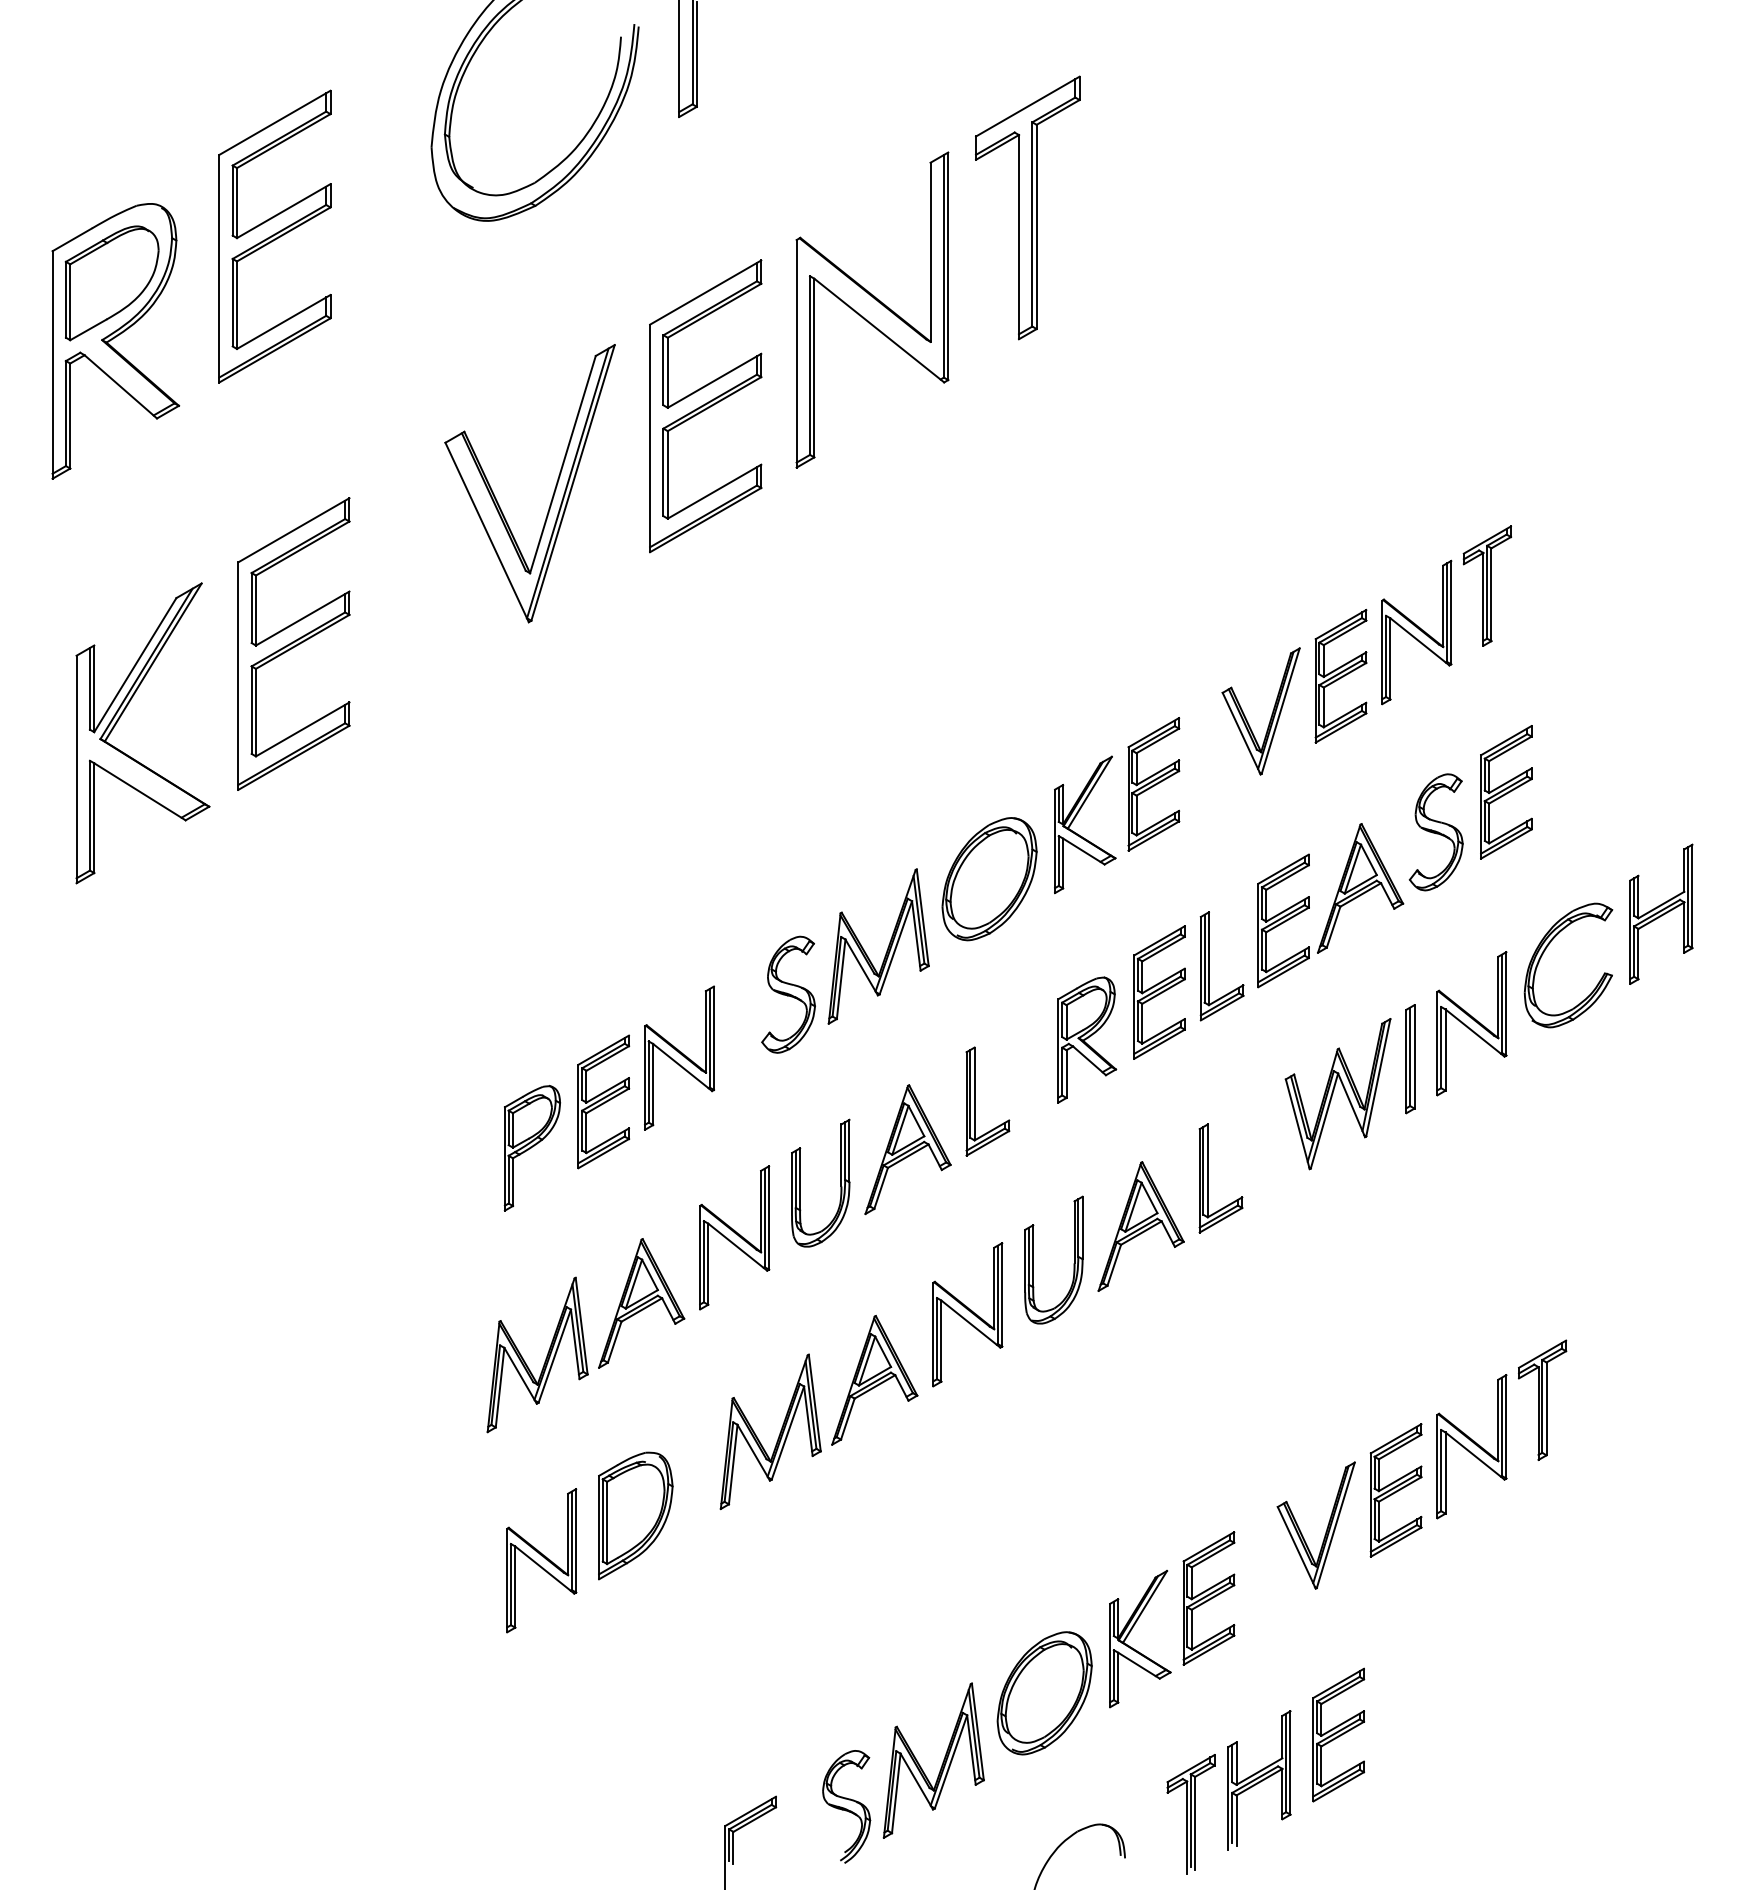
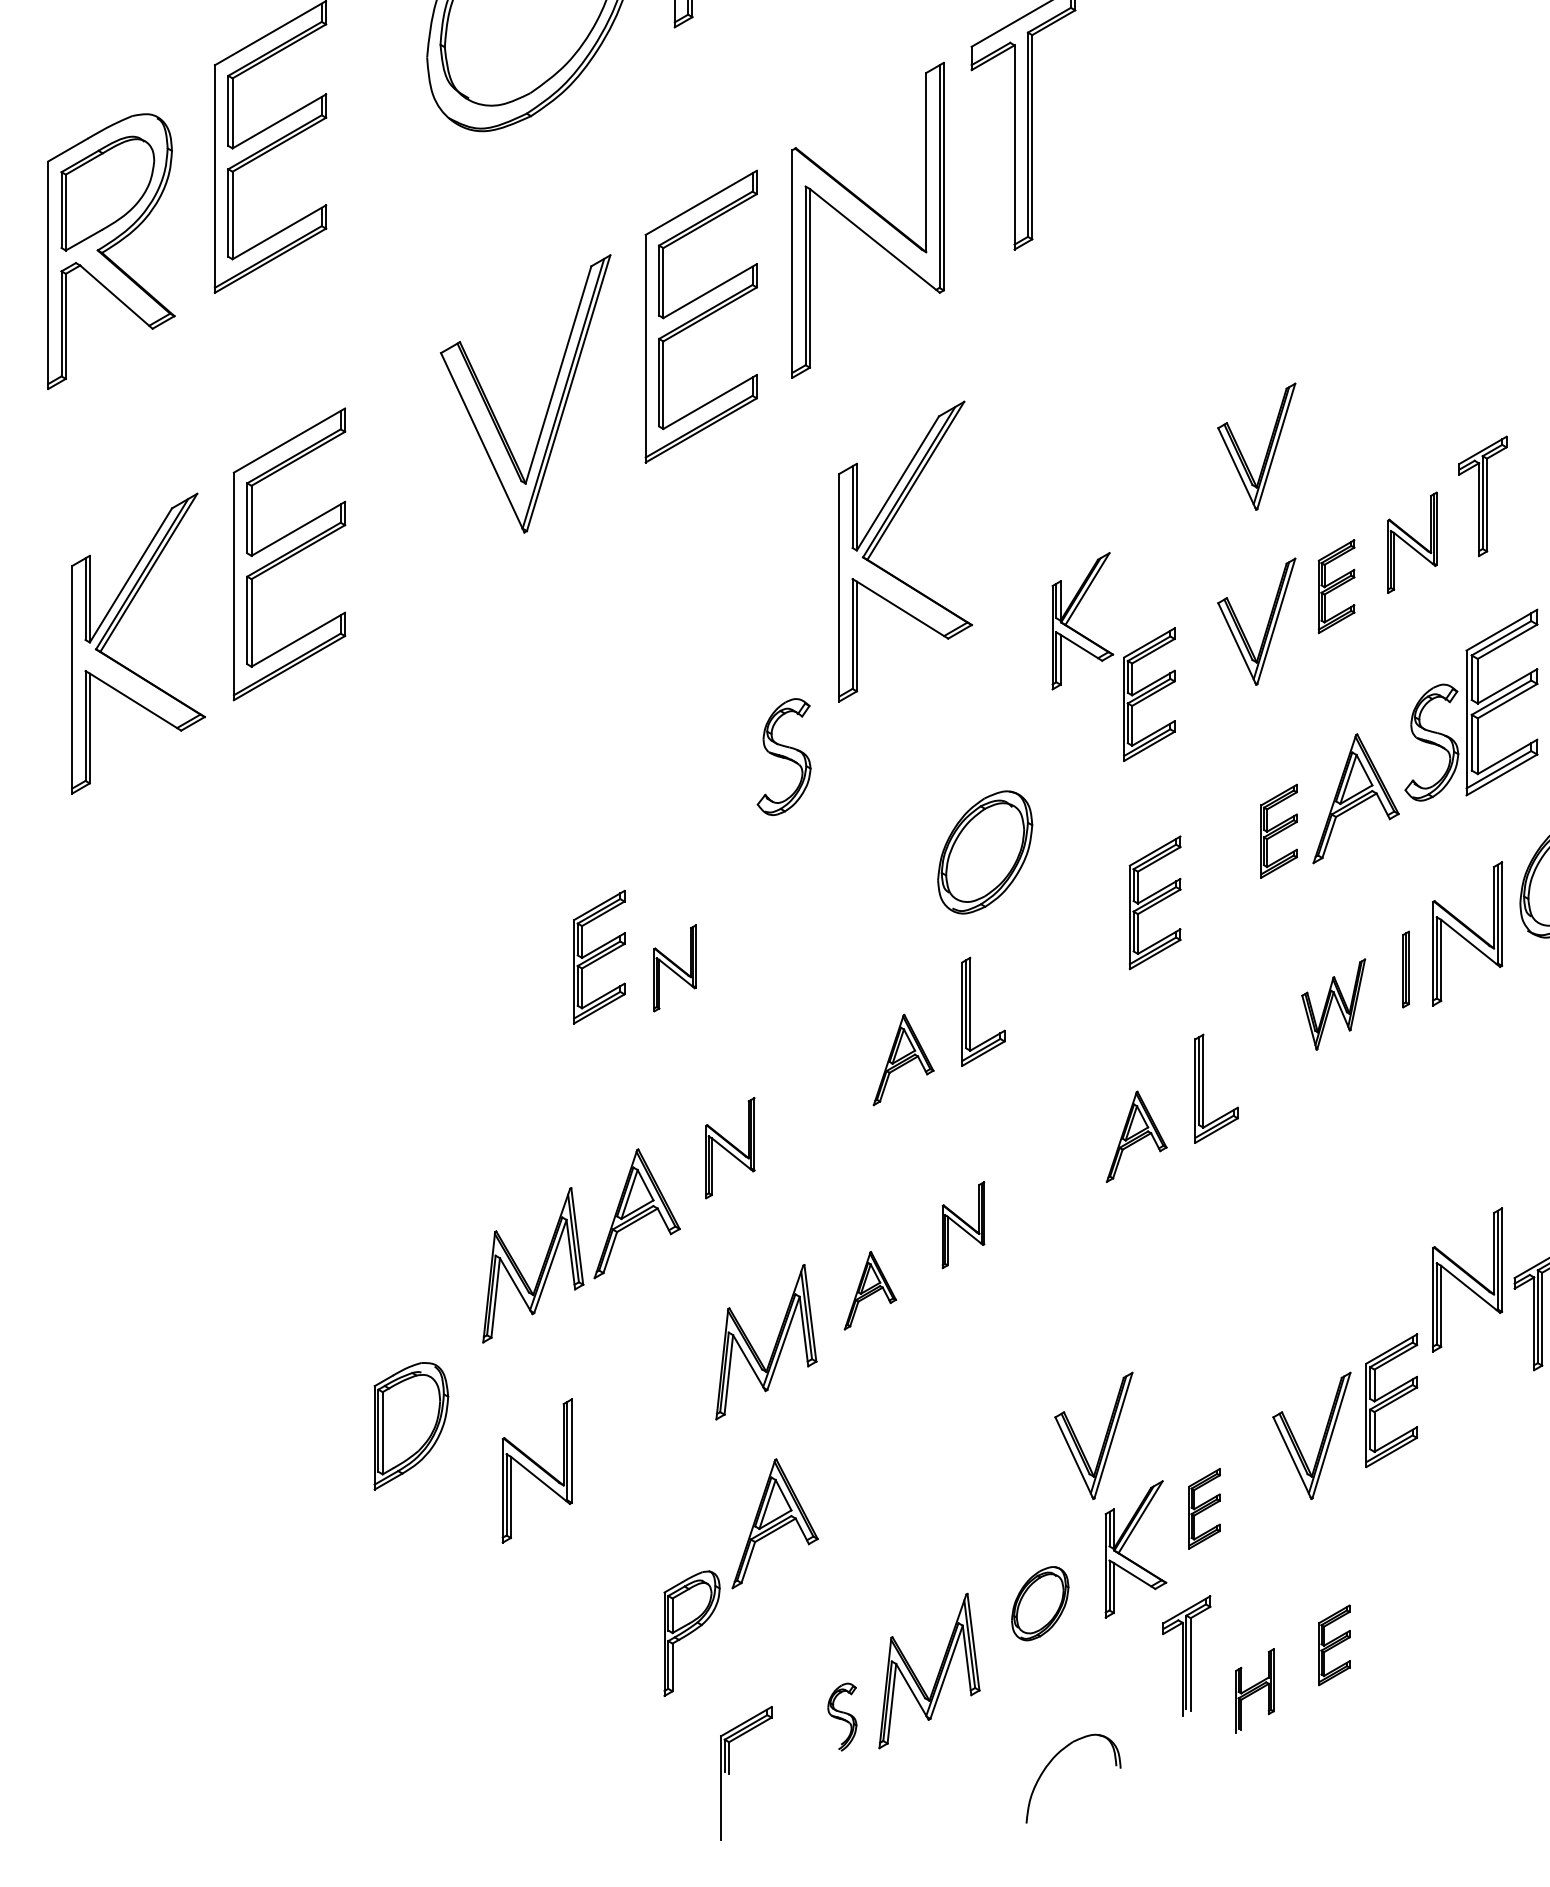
part: (1271, 538) -> (1267, 448), added
part: (1416, 632) -> (1412, 542), size x0.7
part: (896, 663) -> (892, 573), added
part: (1340, 676) -> (1336, 586), size x0.7
part: (1506, 792) -> (1502, 702), size x1.4
part: (1075, 818) -> (1073, 614), moved
part: (989, 879) -> (985, 852), moved
part: (1283, 920) -> (1279, 830), size x0.7
part: (886, 950) -> (882, 860), removed
part: (1209, 966) -> (1205, 876), removed
part: (788, 994) -> (784, 756), moved
part: (1087, 1039) -> (1083, 949), removed
part: (679, 1057) -> (675, 967), size x0.6
part: (1410, 1059) -> (1406, 969), size x0.7
part: (1337, 1094) -> (1333, 1004), size x0.6
part: (603, 1101) -> (599, 956), moved
part: (531, 1148) -> (691, 1633), moved
part: (907, 1149) -> (903, 1059), size x0.7
part: (800, 1182) -> (796, 1092), removed
part: (1140, 1226) -> (1136, 1136), size x0.7
part: (734, 1237) -> (730, 1147), size x0.7
part: (1033, 1259) -> (1029, 1169), removed
part: (967, 1314) -> (963, 1224), size x0.6
part: (874, 1380) -> (870, 1290), size x0.6
part: (1471, 1446) -> (1467, 1279), moved
part: (635, 1515) -> (411, 1425), moved
part: (1108, 1528) -> (1104, 1438), added
part: (1208, 1598) -> (1204, 1508), size x0.6
part: (779, 1613) -> (775, 1523), added
part: (1044, 1693) -> (1040, 1603), size x0.6
part: (1338, 1734) -> (1334, 1644), size x0.6
part: (1259, 1780) -> (1255, 1690), size x0.6
part: (846, 1806) -> (842, 1716), size x0.6
part: (1190, 1814) -> (1186, 1655), moved

